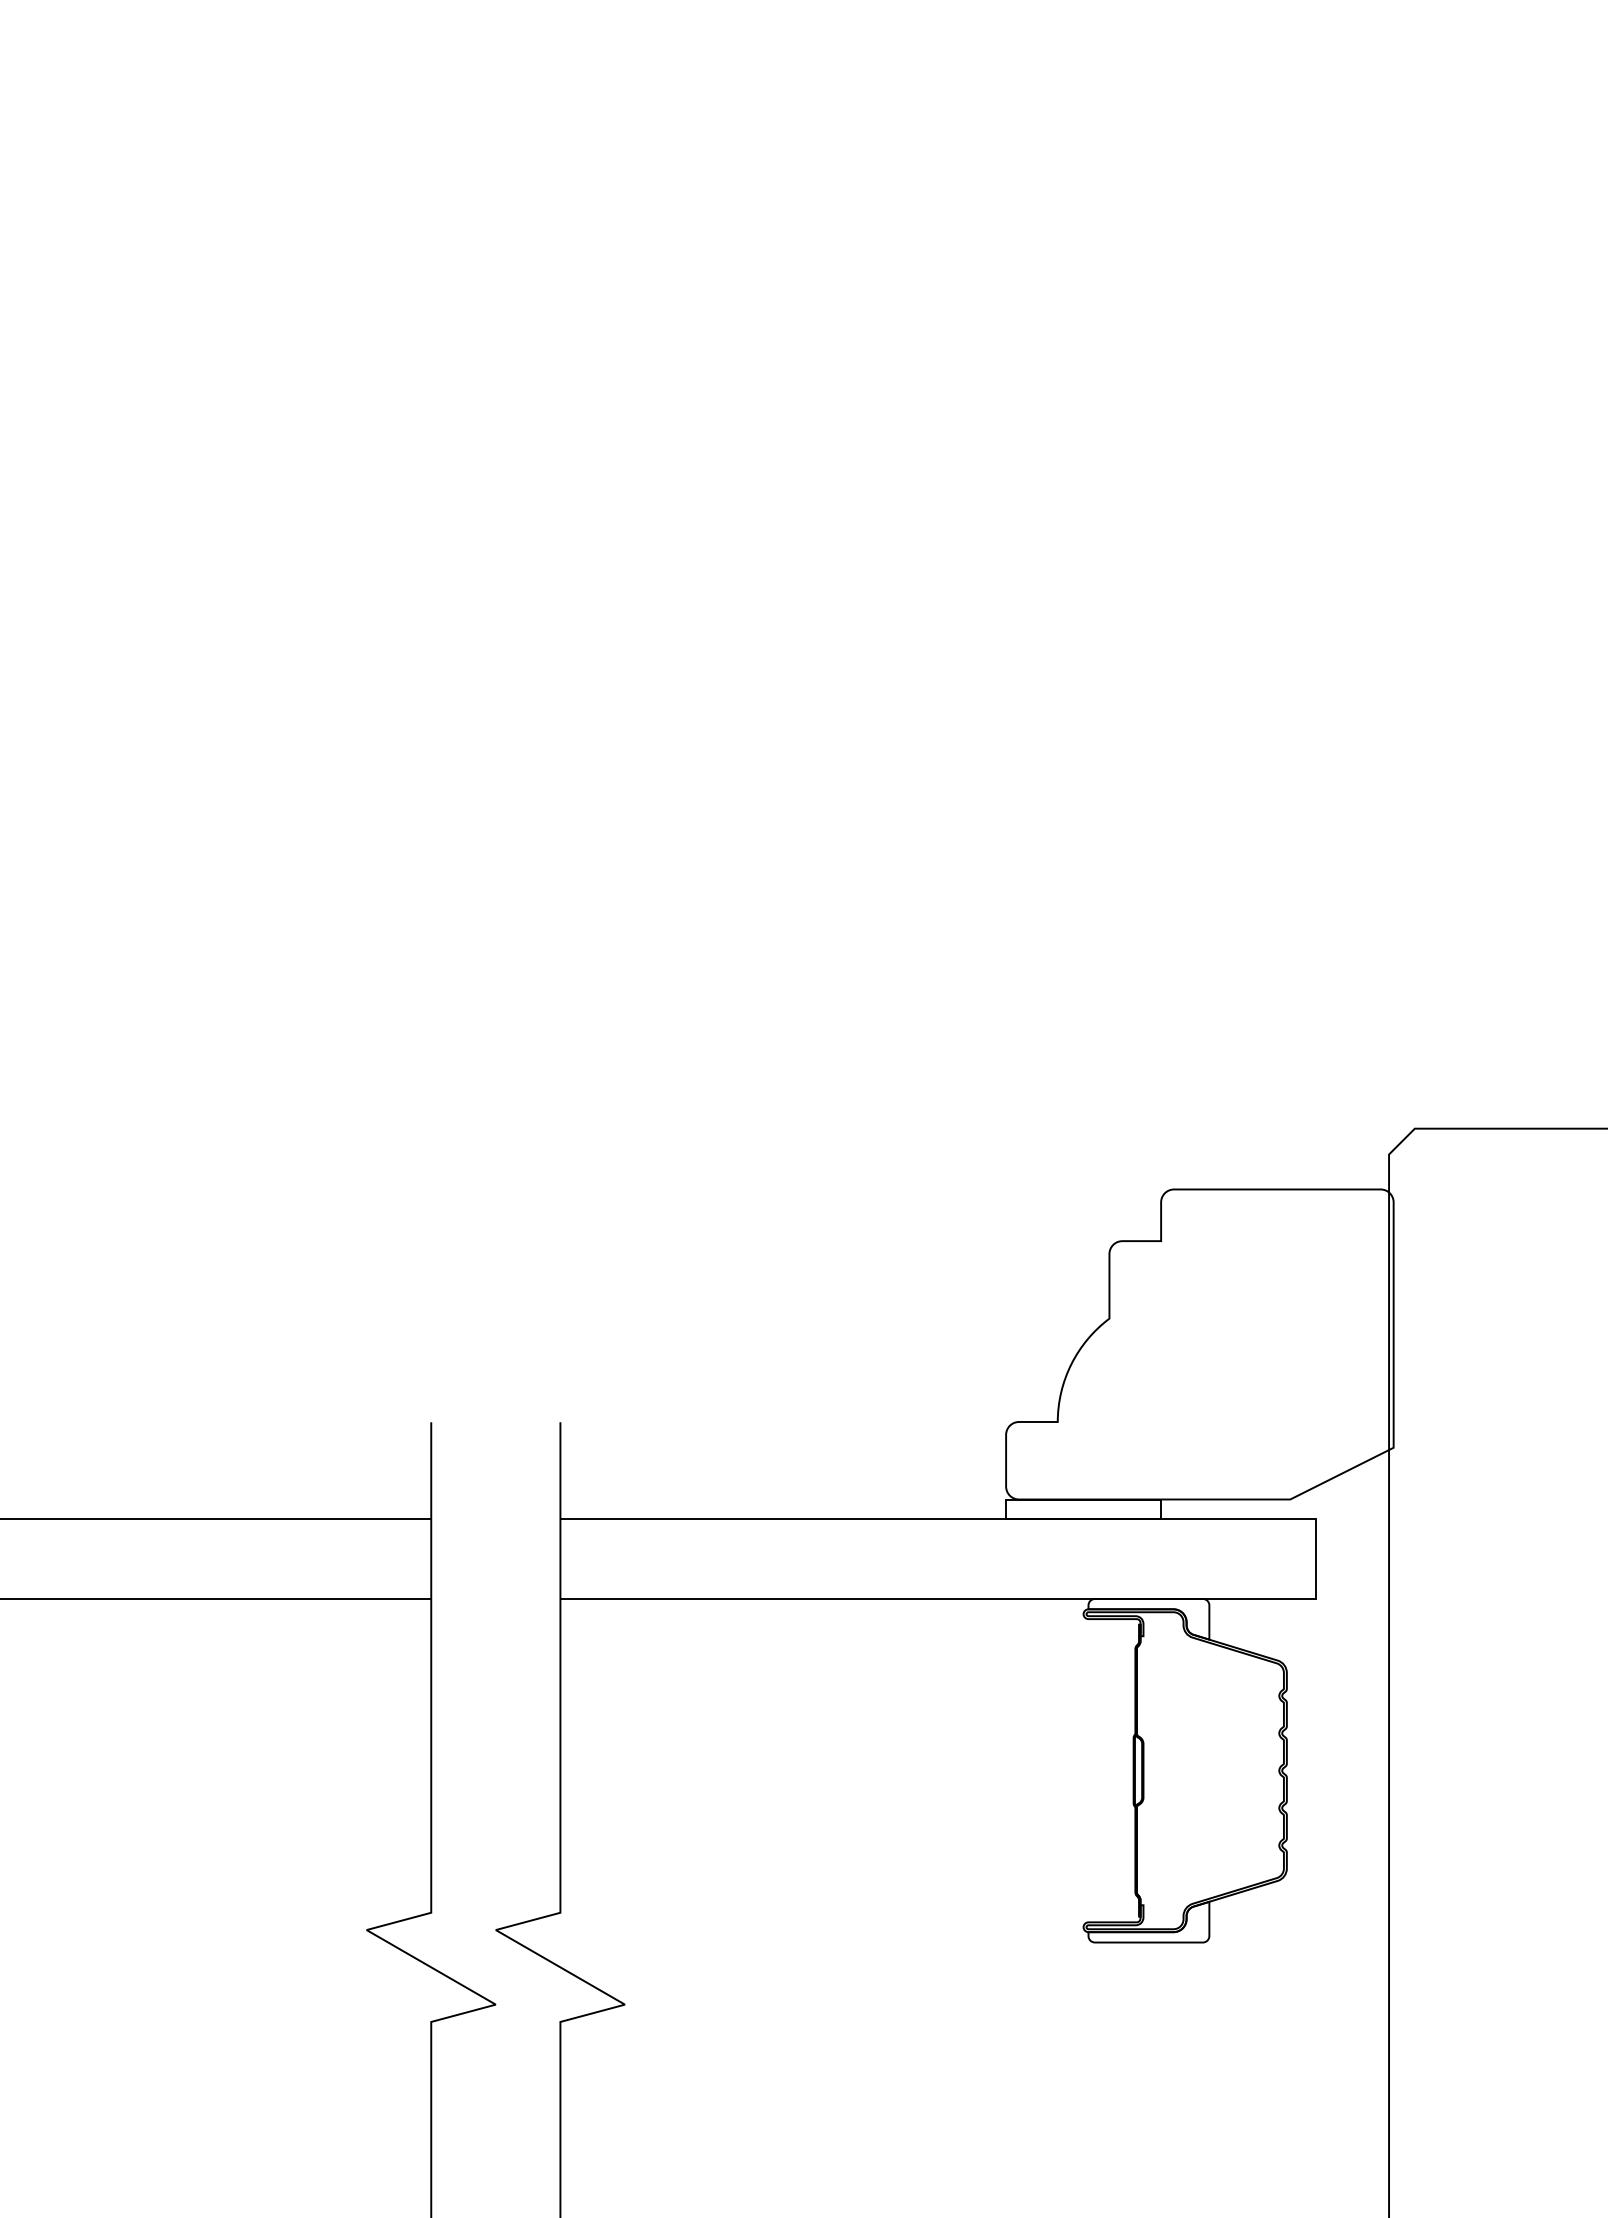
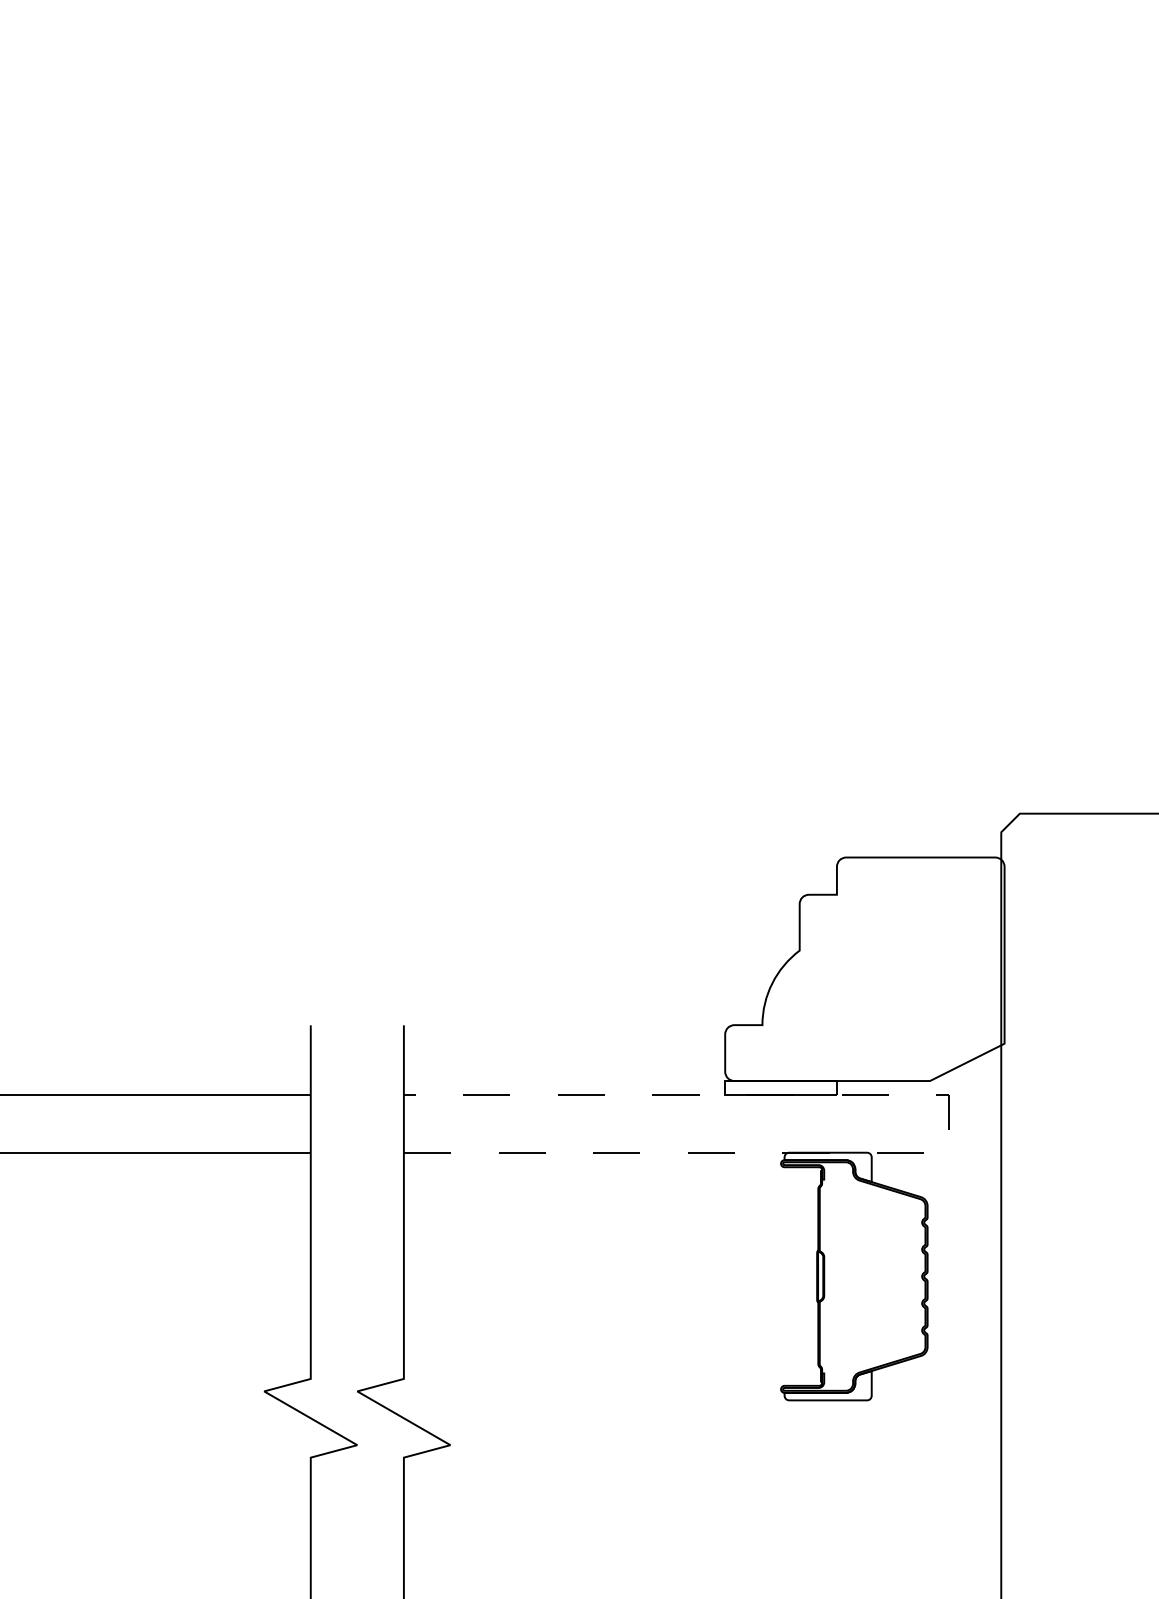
line: (1316, 1558) -> (948, 1123), solid -> dashed

